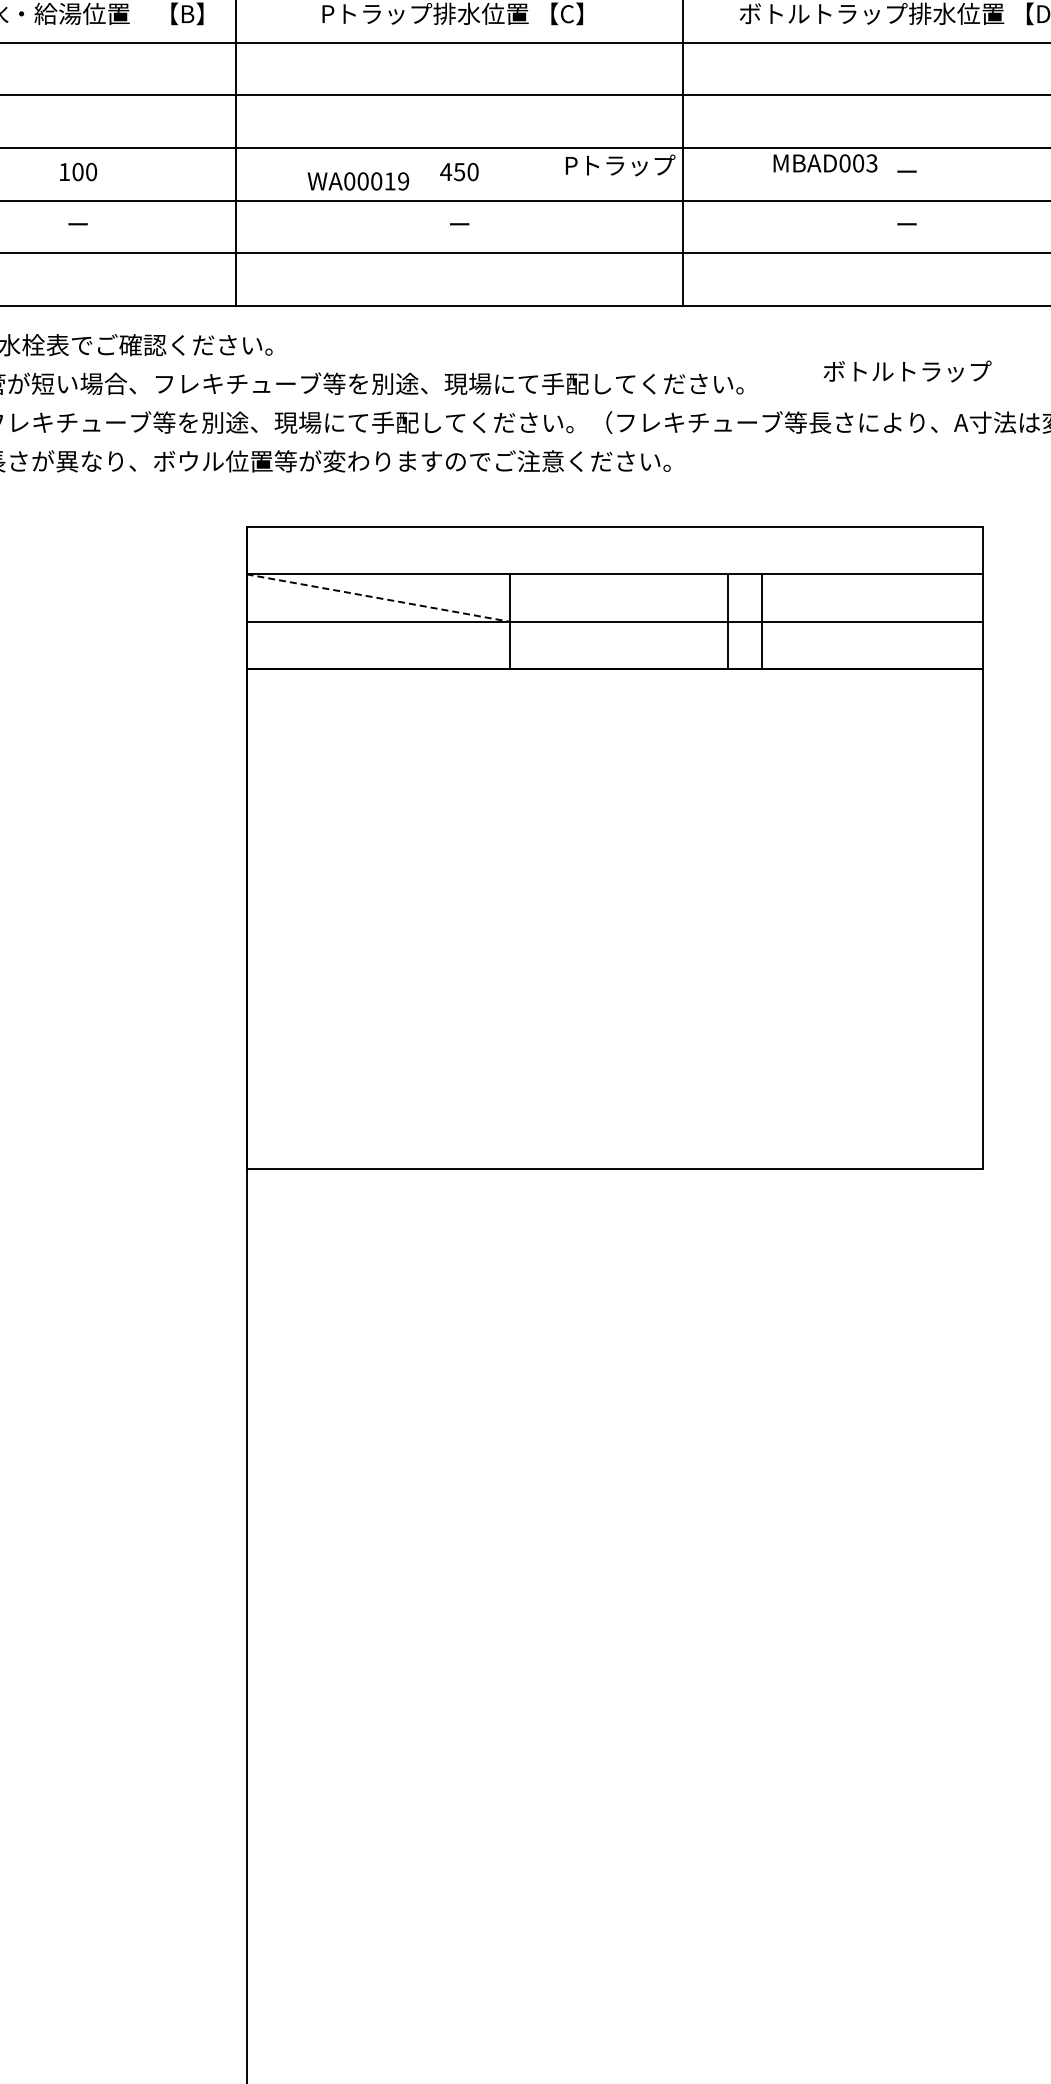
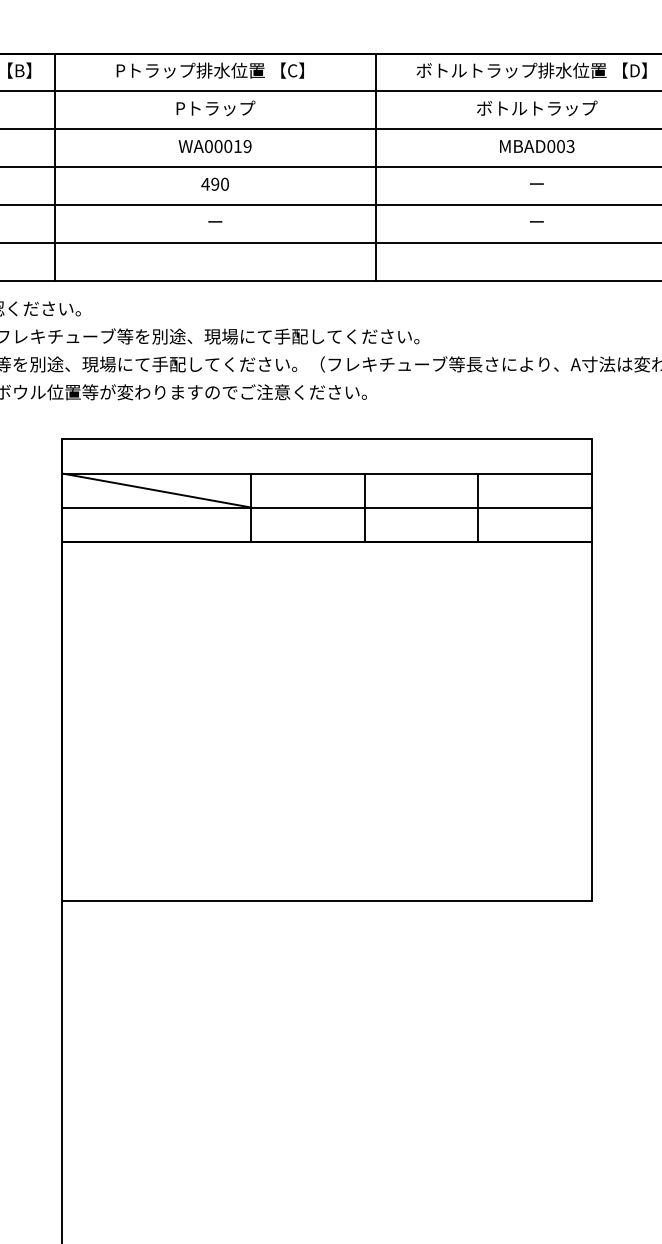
text: (825, 163) -> (537, 146), moved
text: (620, 165) -> (215, 108), moved
text: (459, 171) -> (215, 183), 450 -> 490
text: (357, 181) -> (214, 146), moved
text: (907, 371) -> (537, 108), moved
line: (378, 598) -> (156, 490), dashed -> solid
line: (727, 621) -> (364, 507), moved
line: (762, 621) -> (478, 507), moved

